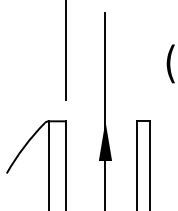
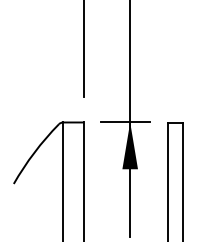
line: (101, 121) -> (125, 122), added

